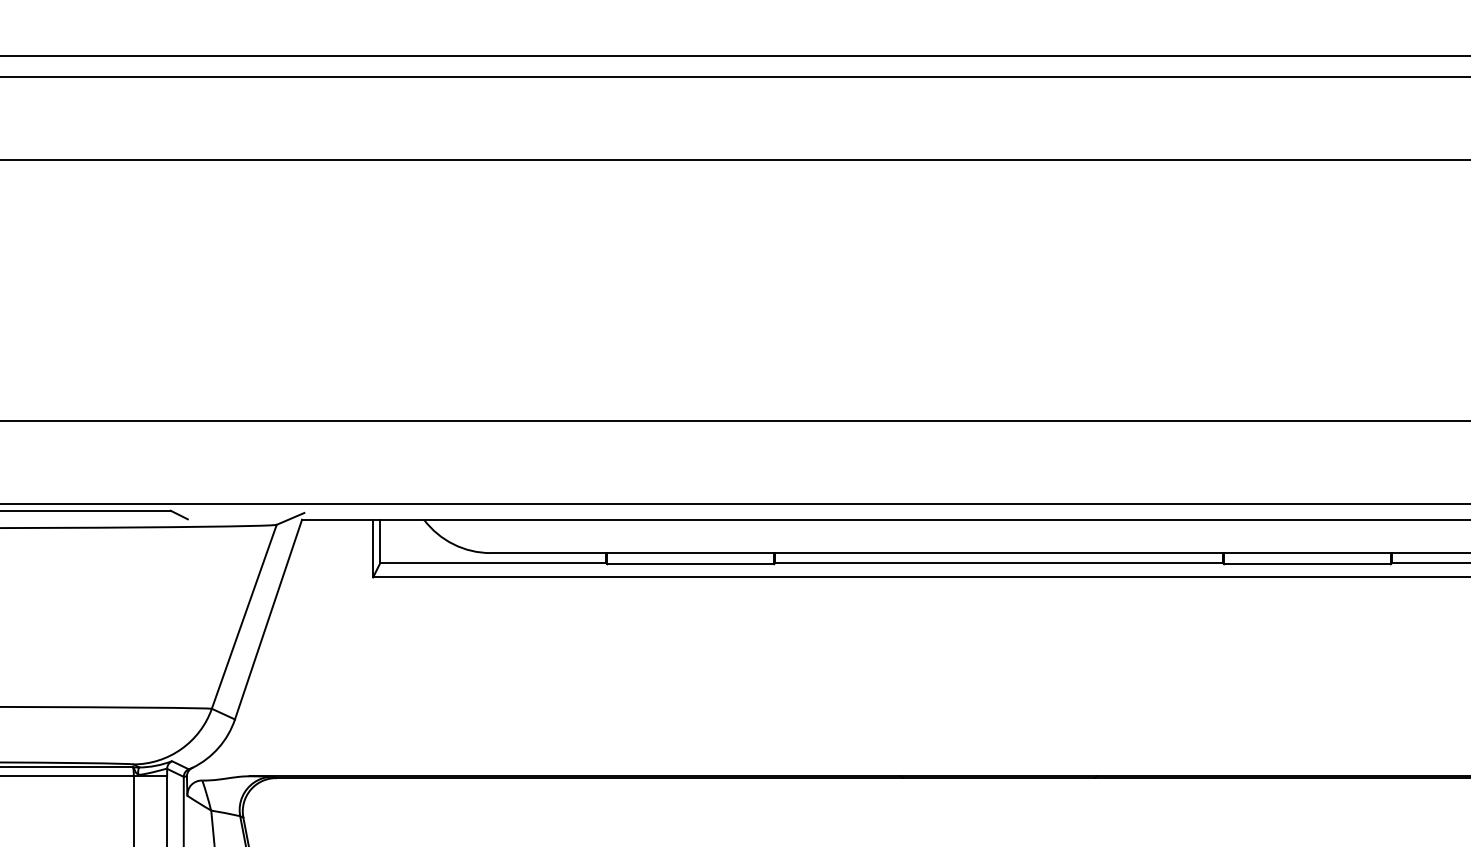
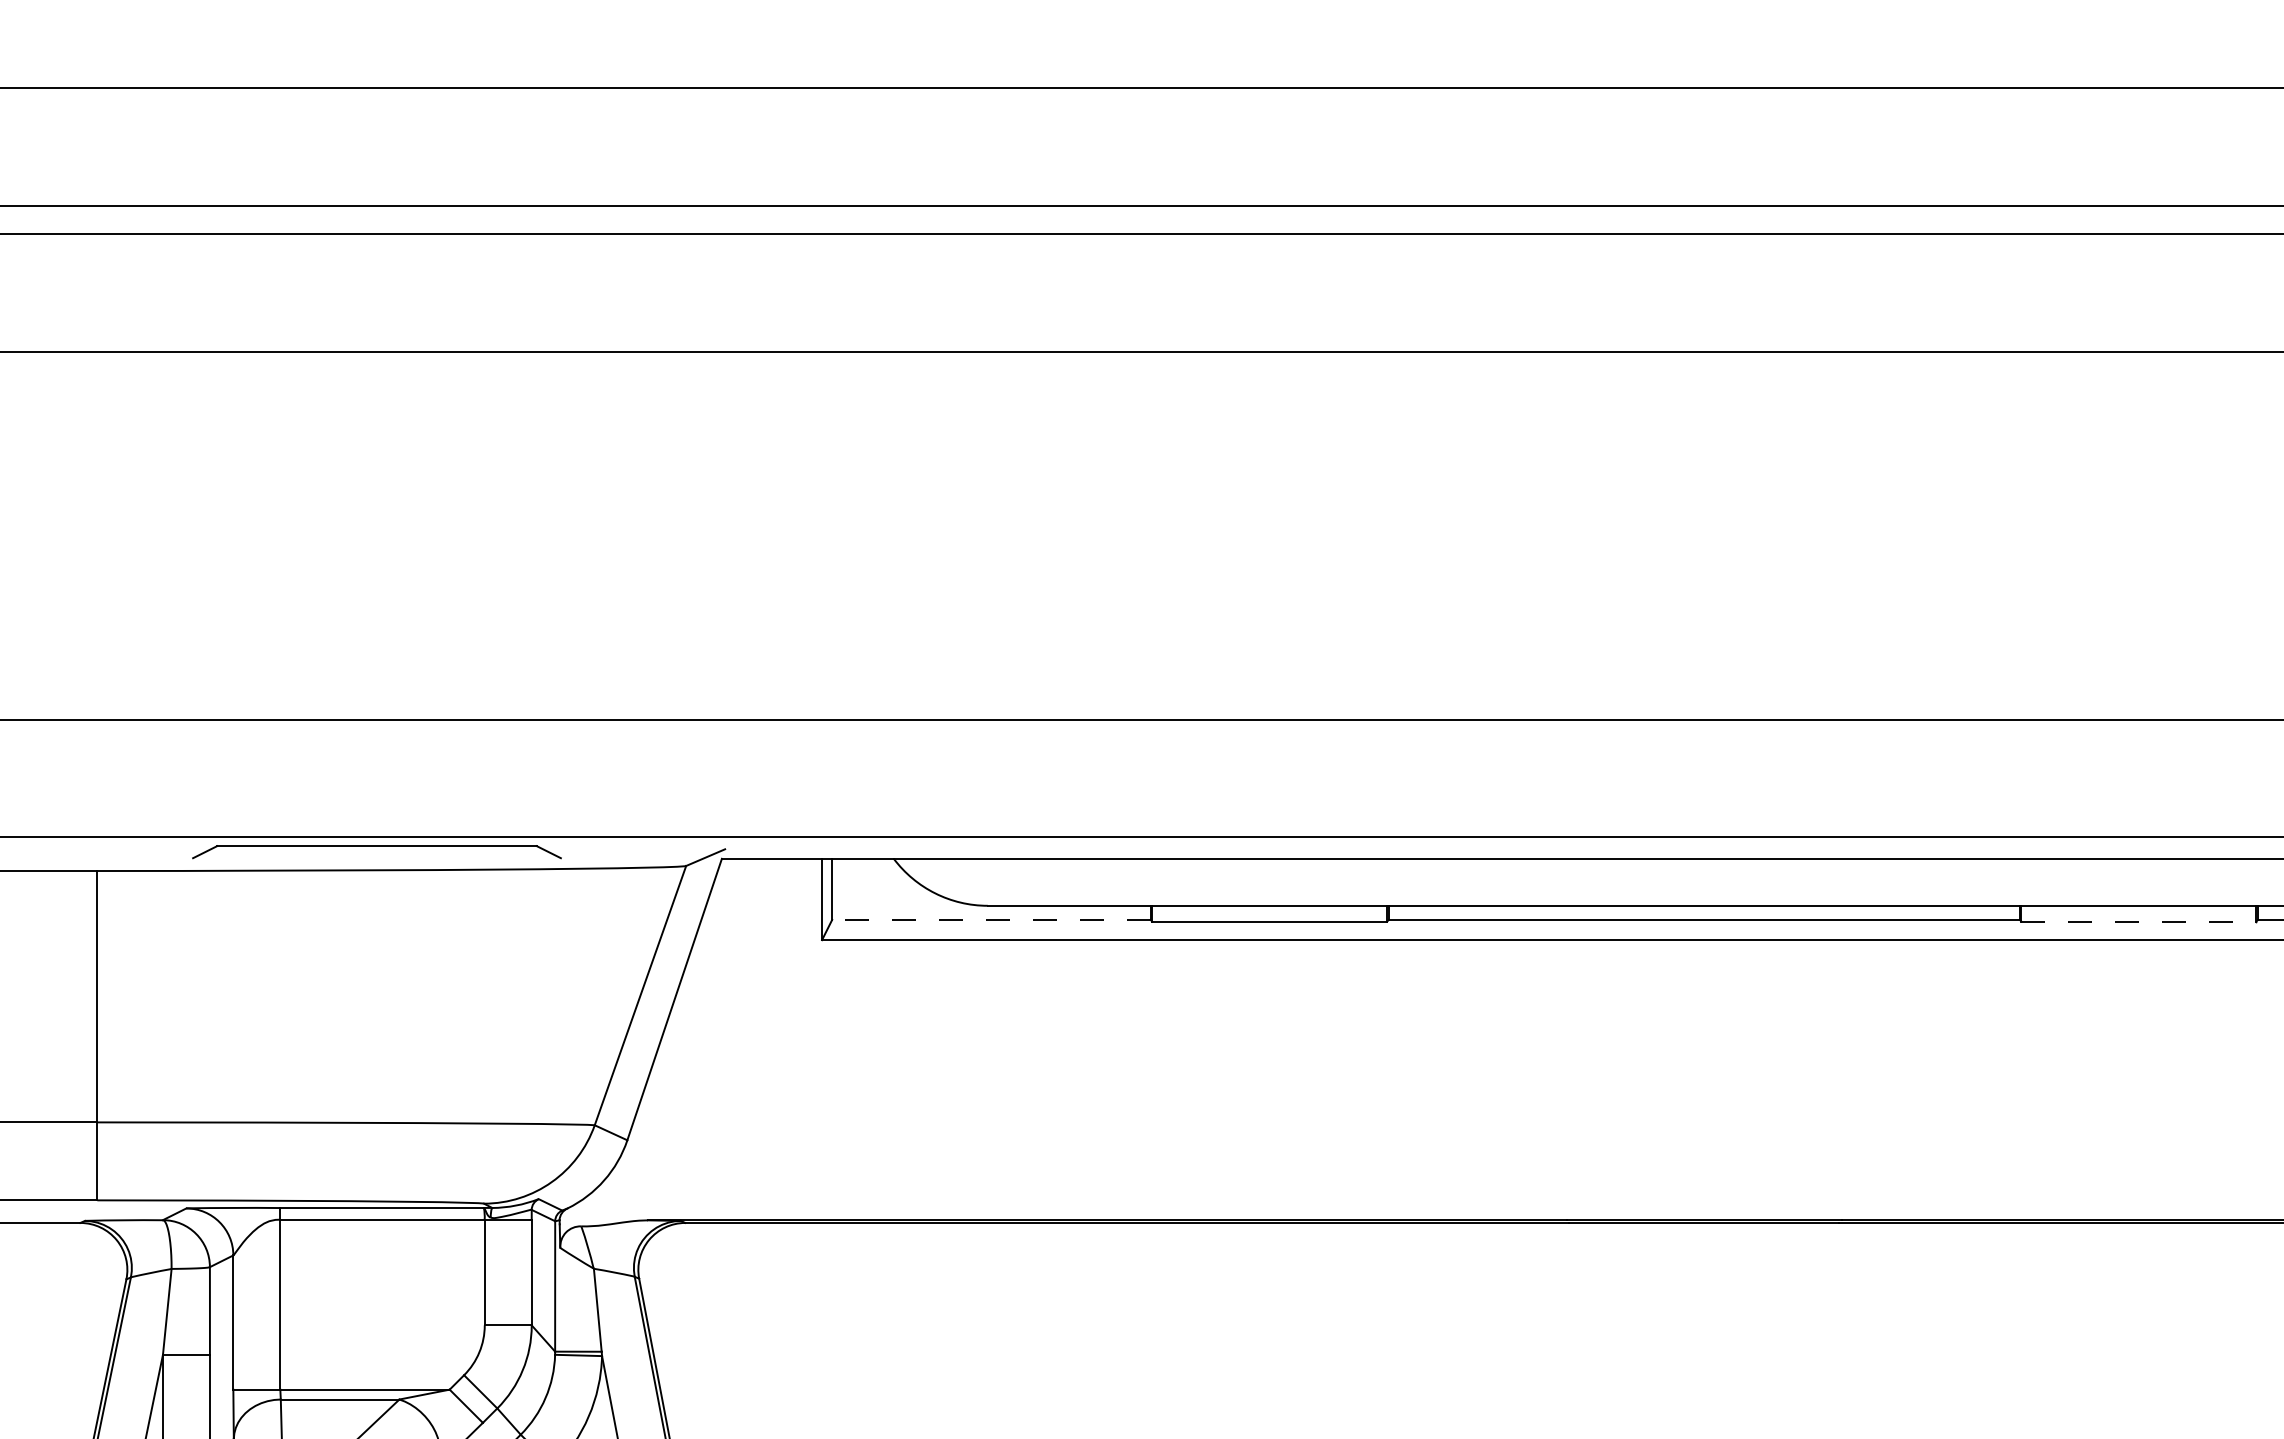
line: (492, 562) -> (990, 919), solid -> dashed
line: (1307, 564) -> (2139, 921), solid -> dashed

